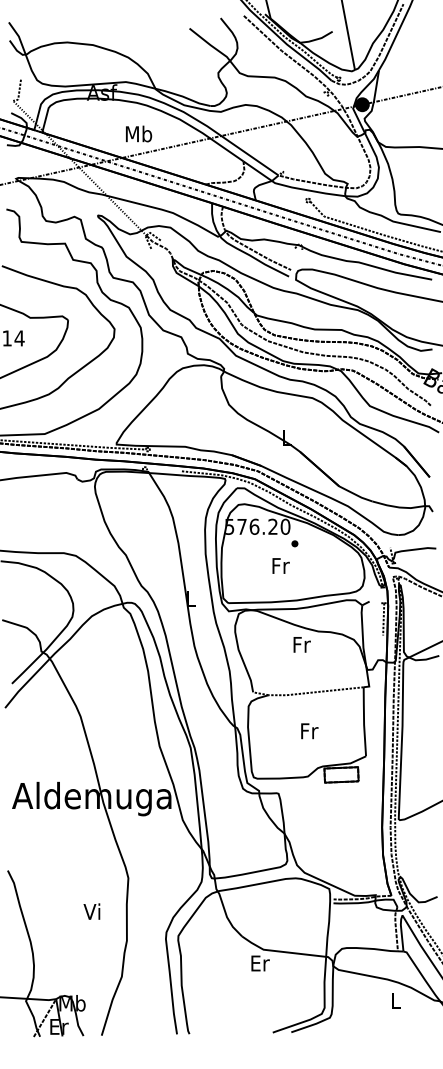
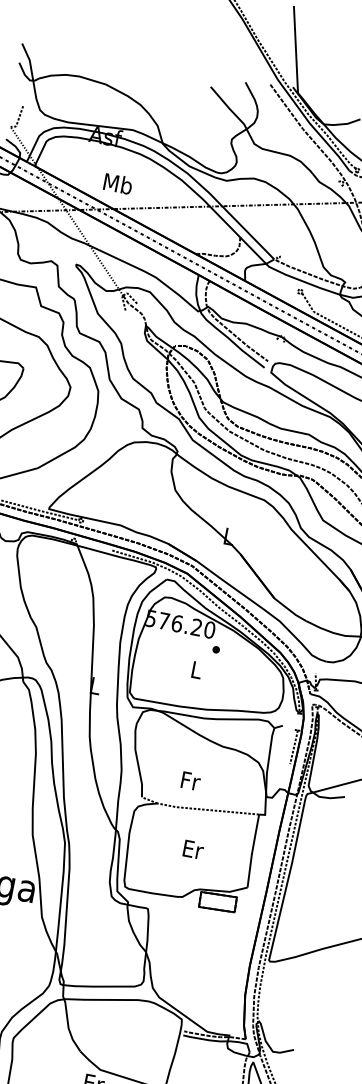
text: (139, 133) -> (118, 183), moved
text: (280, 565) -> (196, 669), Fr -> L
text: (301, 644) -> (190, 780), moved
text: (309, 731) -> (193, 849), Fr -> Er

